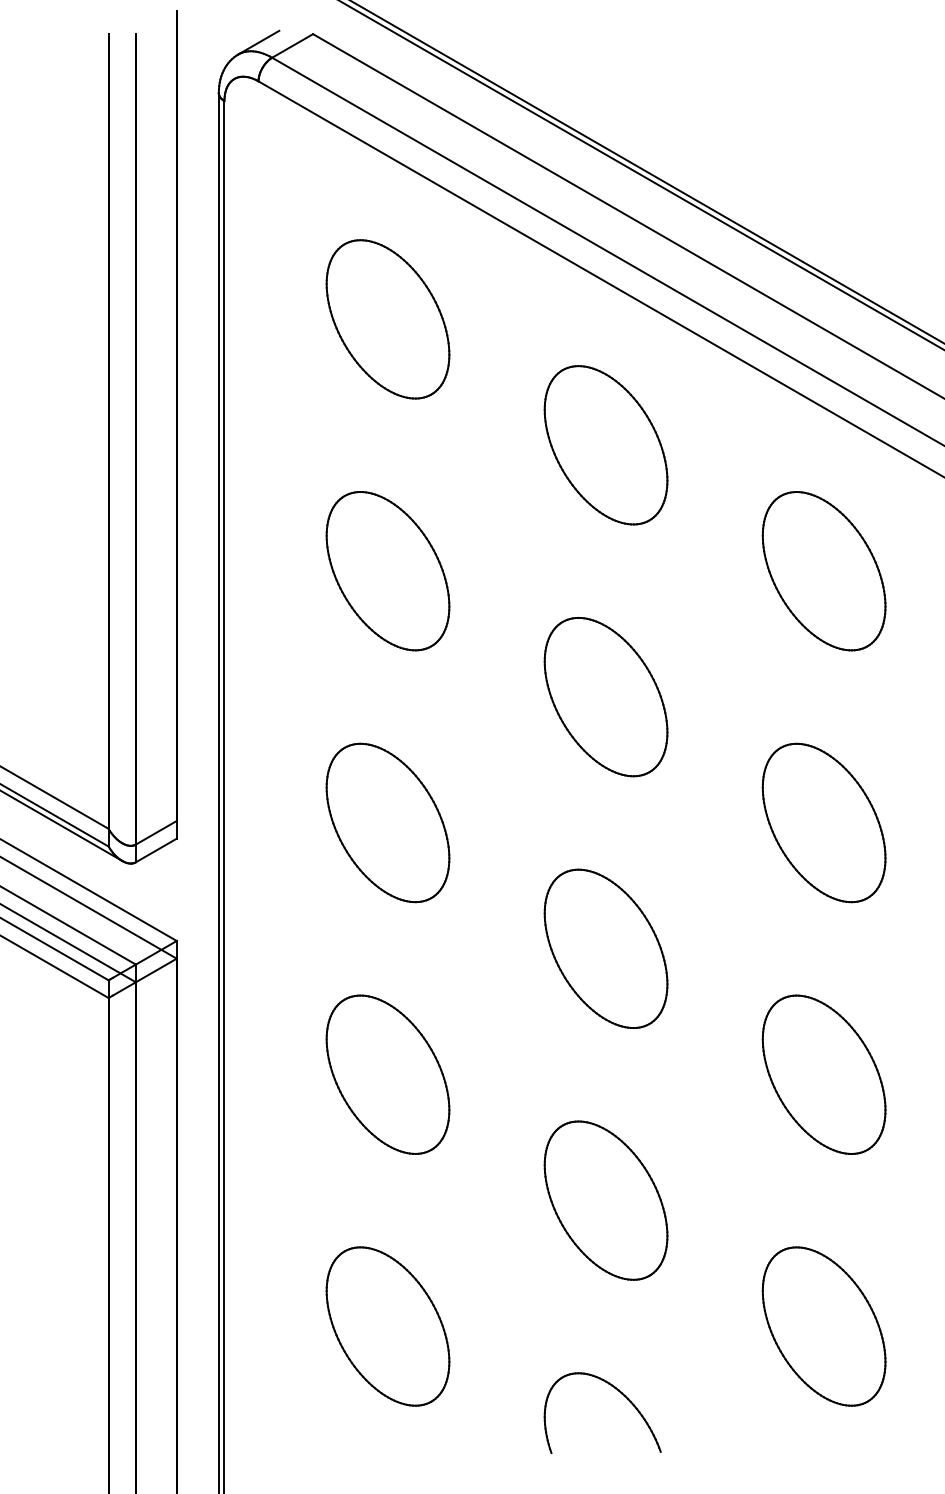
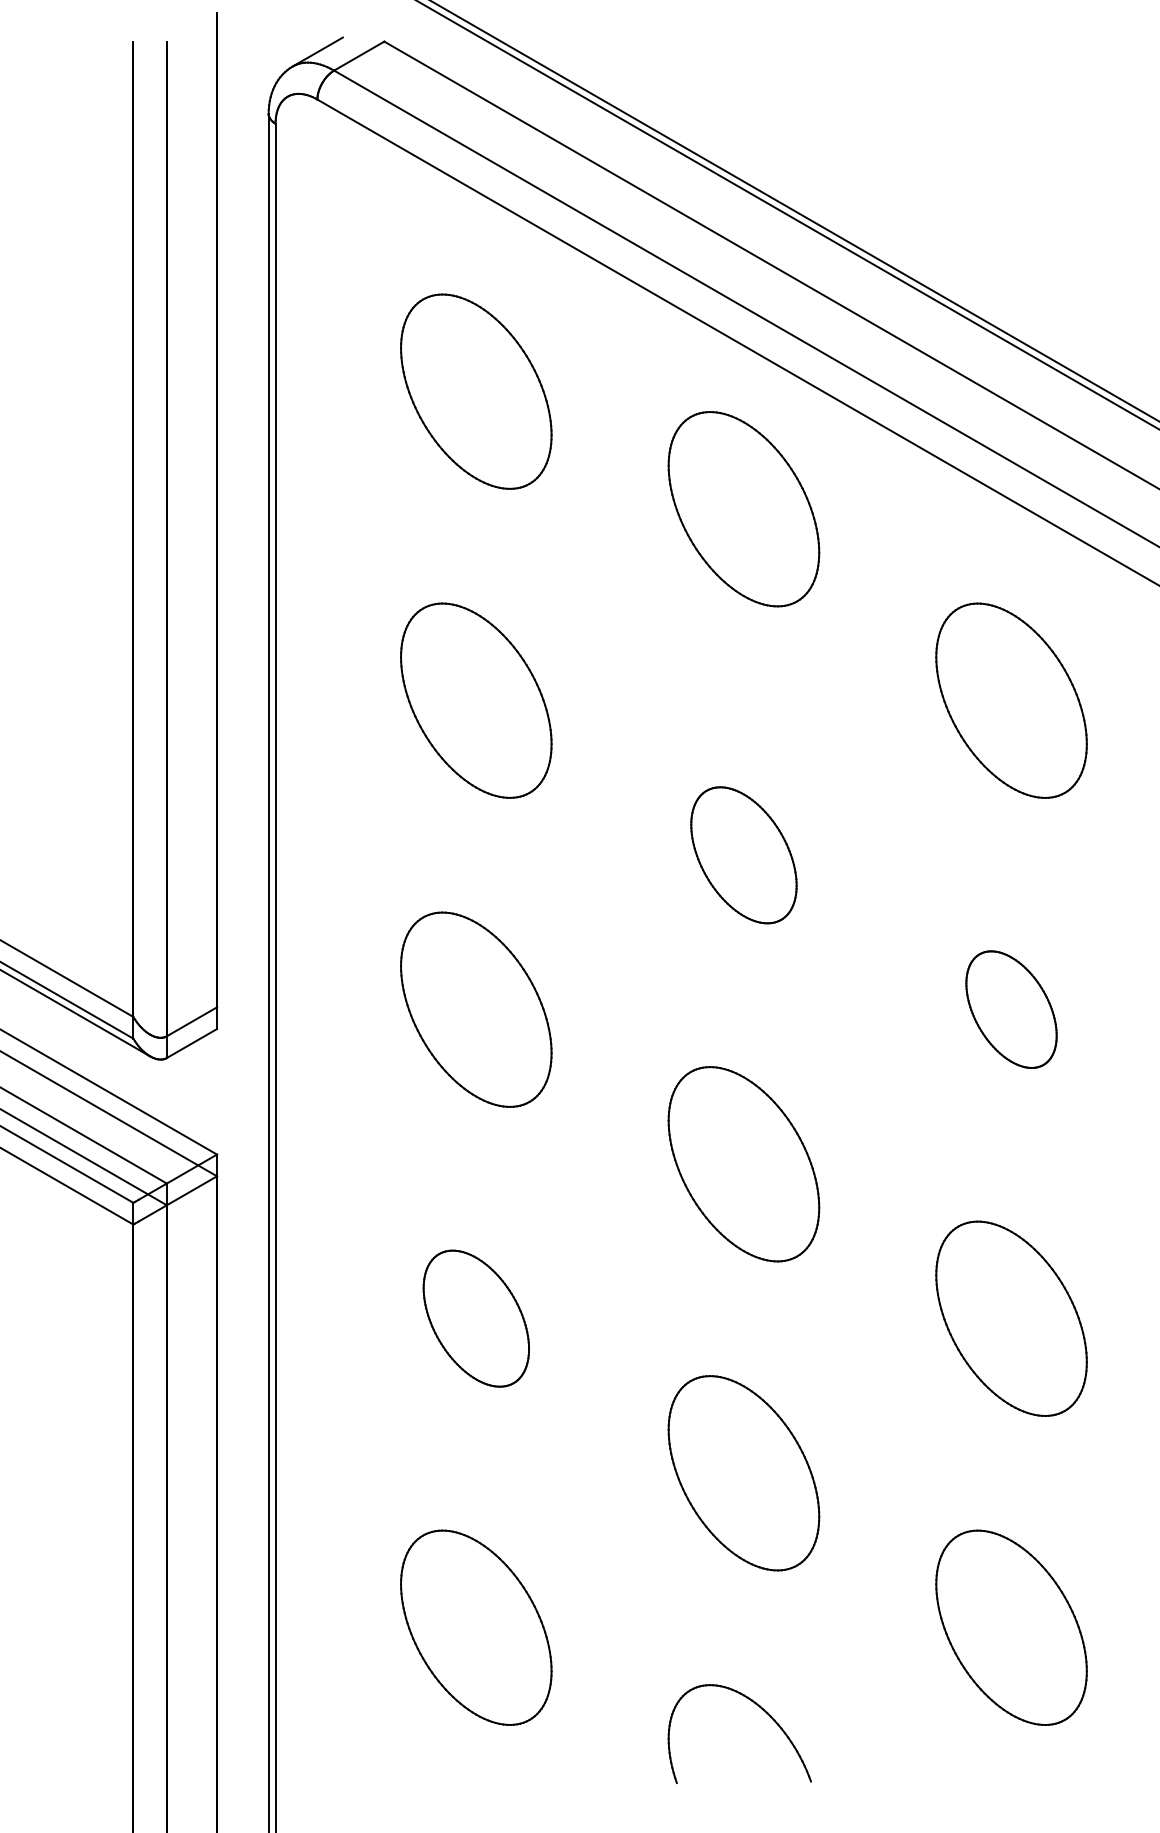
part: (605, 445) -> (743, 509), moved
part: (605, 697) -> (743, 855), size x0.7
part: (824, 822) -> (1011, 1009), size x0.6
part: (388, 1074) -> (476, 1318), size x0.7

